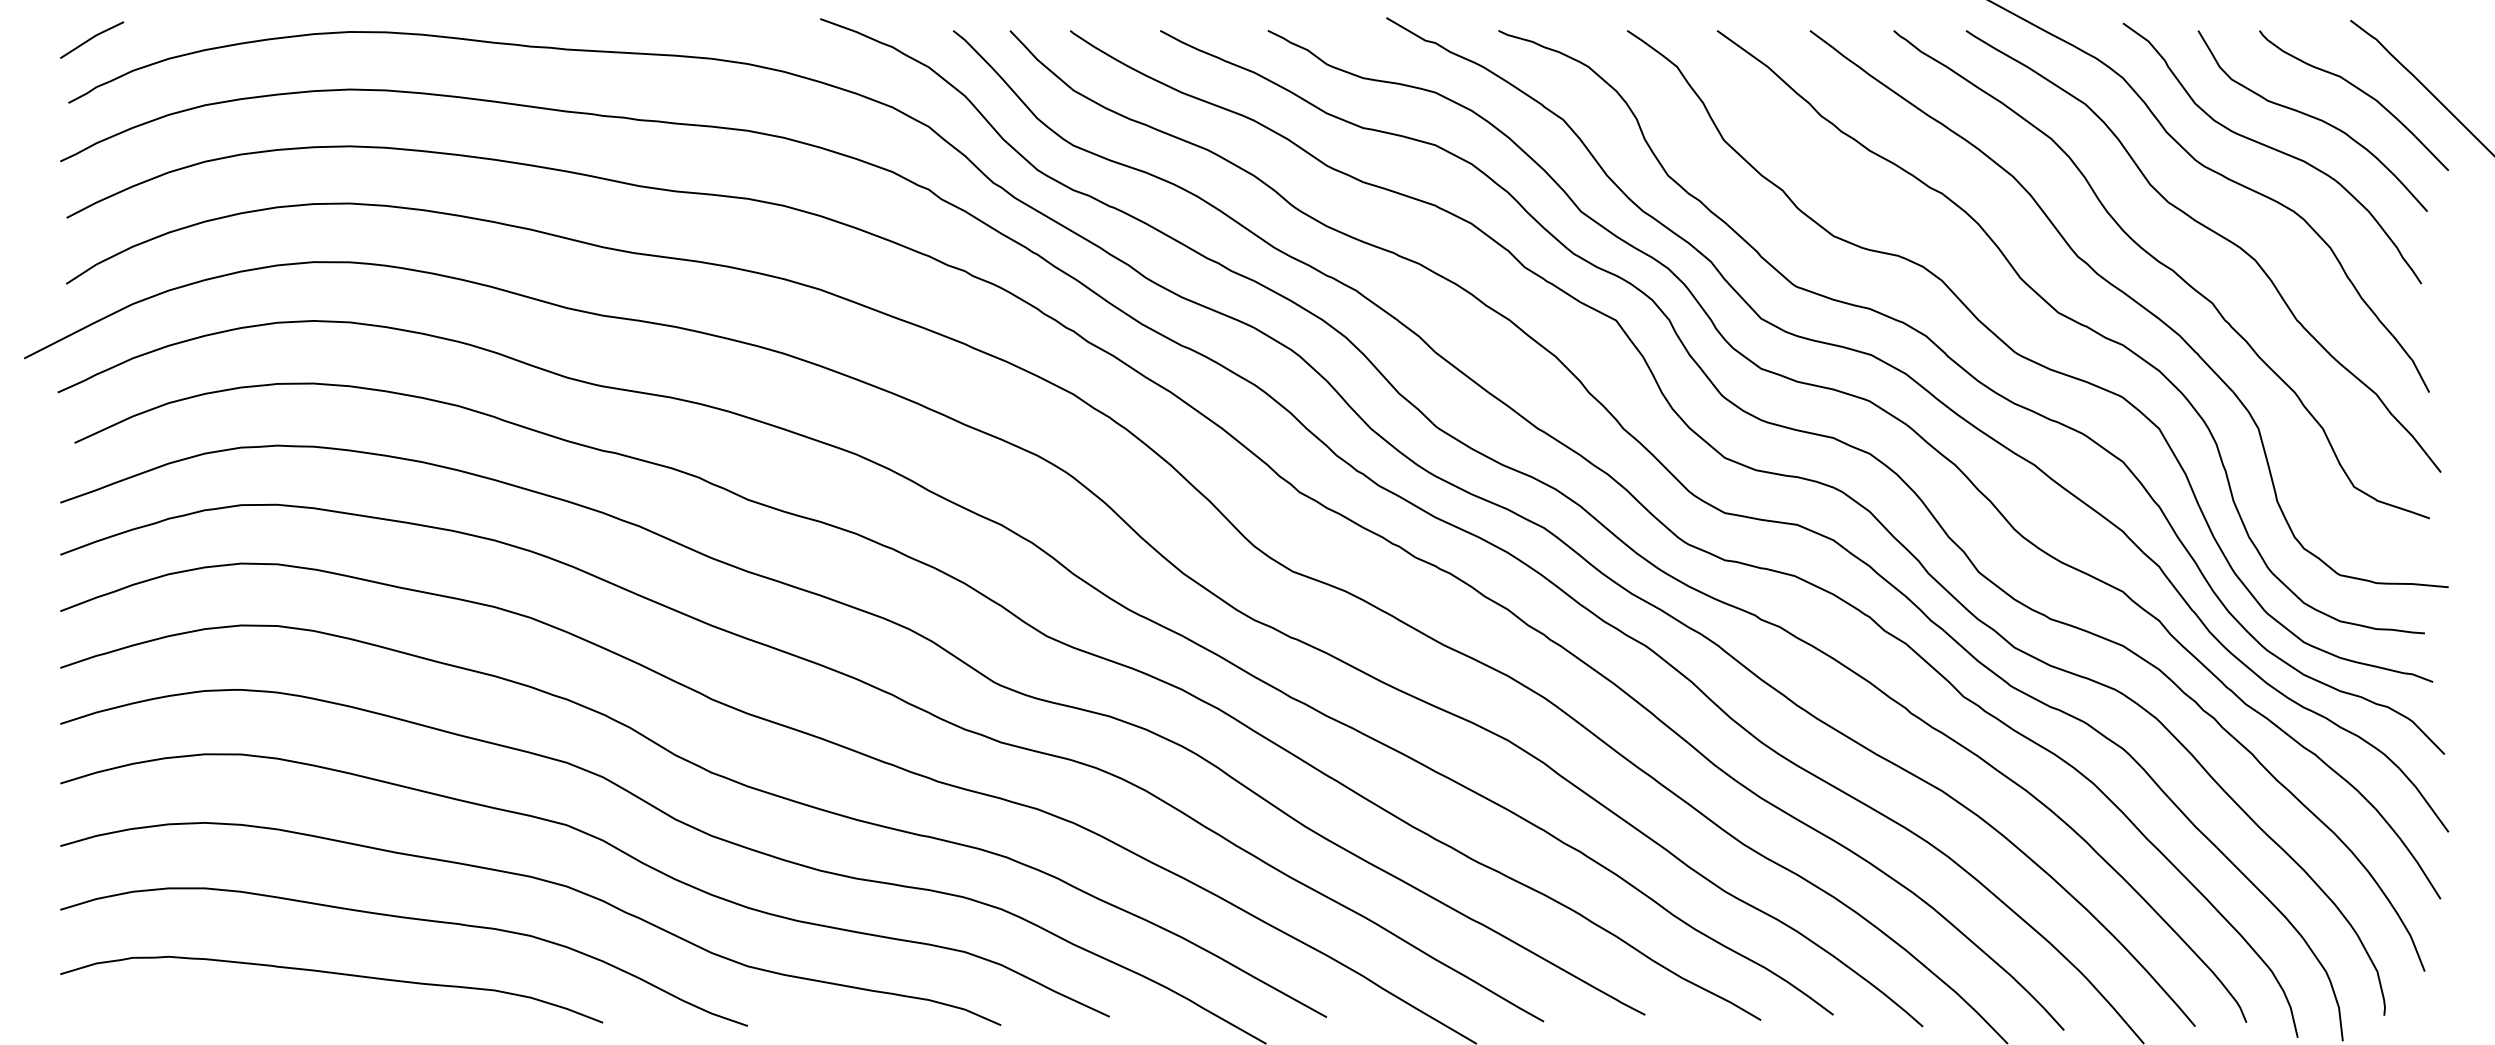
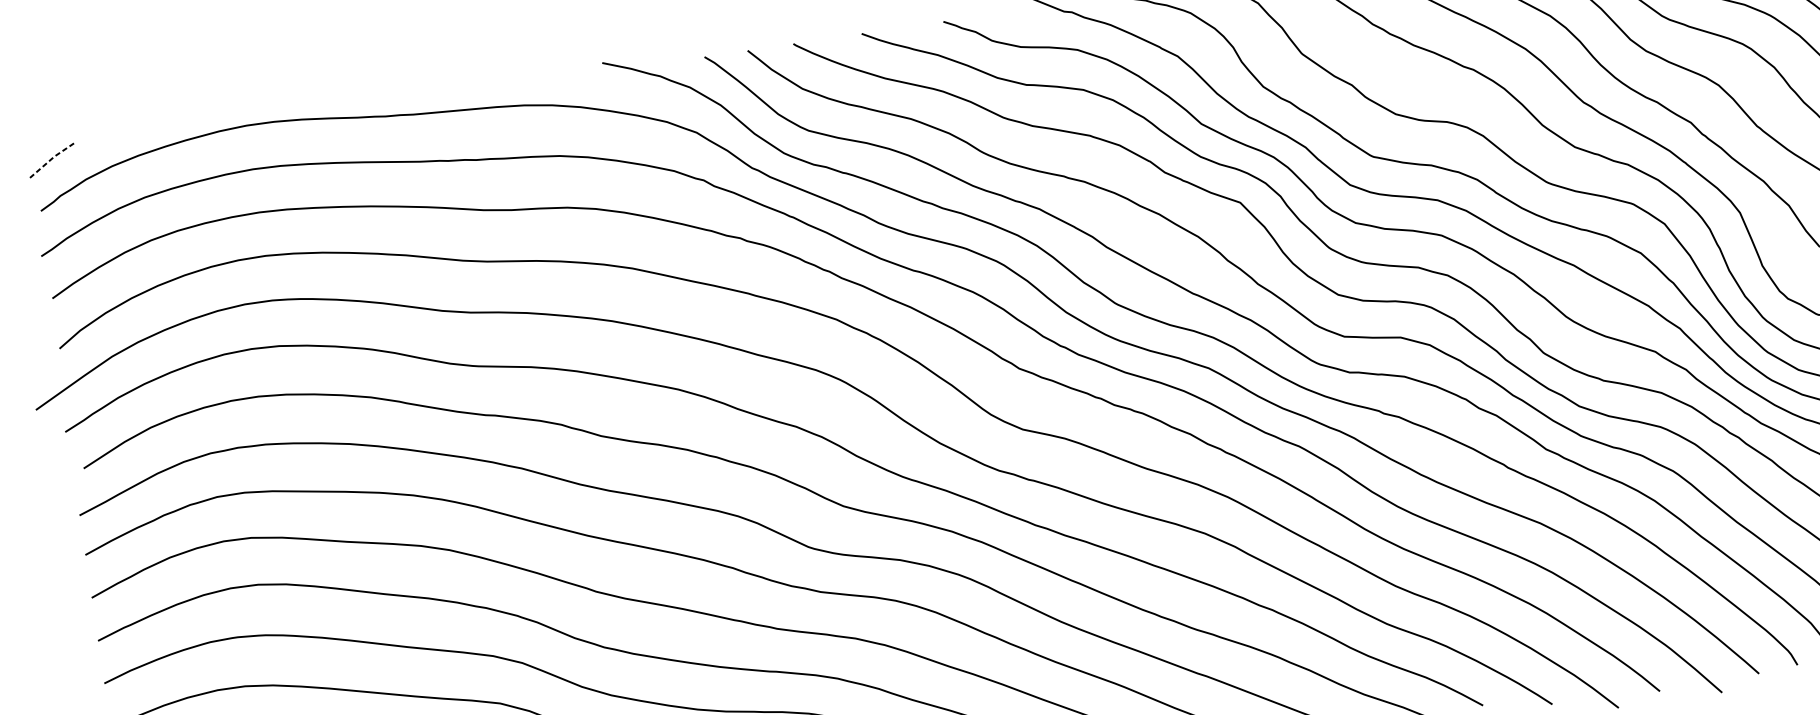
line: (91, 38) -> (51, 159), solid -> dashed

